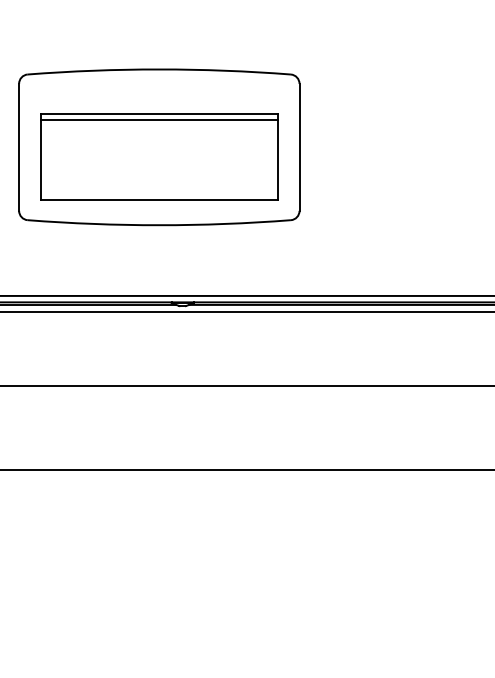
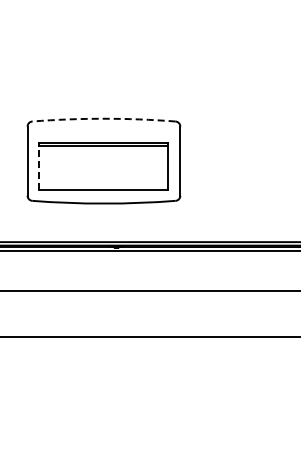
arc: (158, 68) -> (103, 118), solid -> dashed
line: (40, 160) -> (39, 168), solid -> dashed

